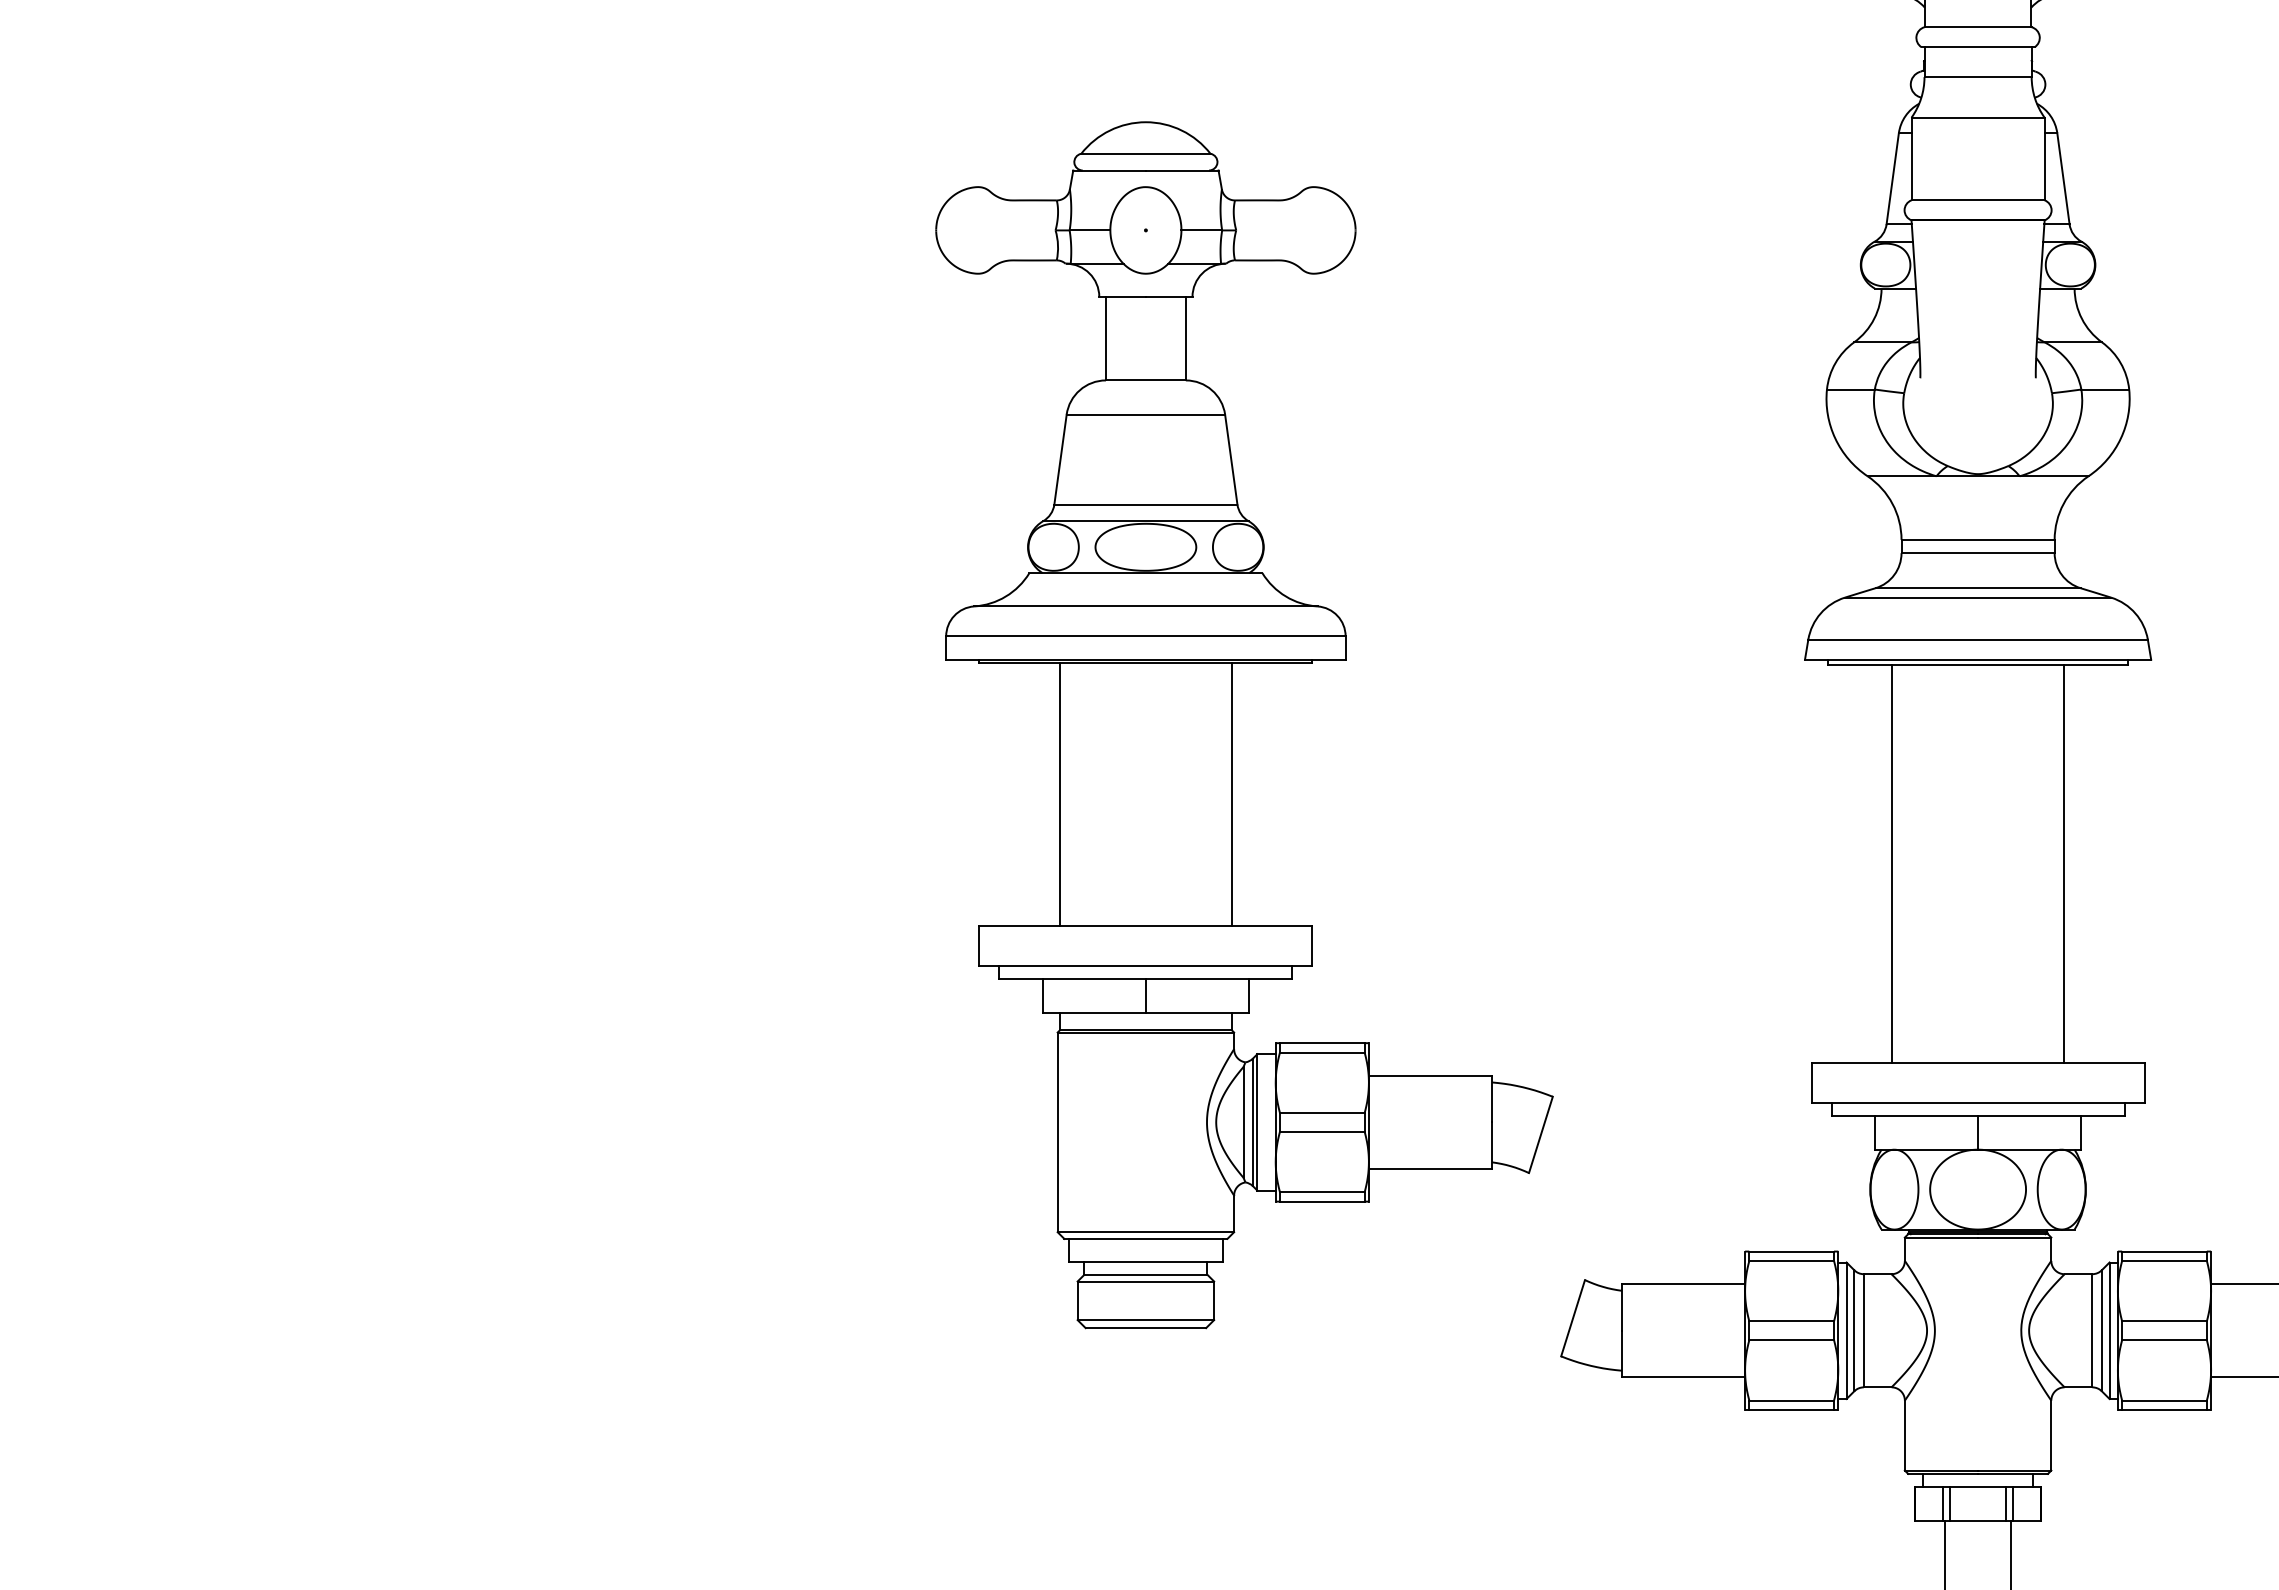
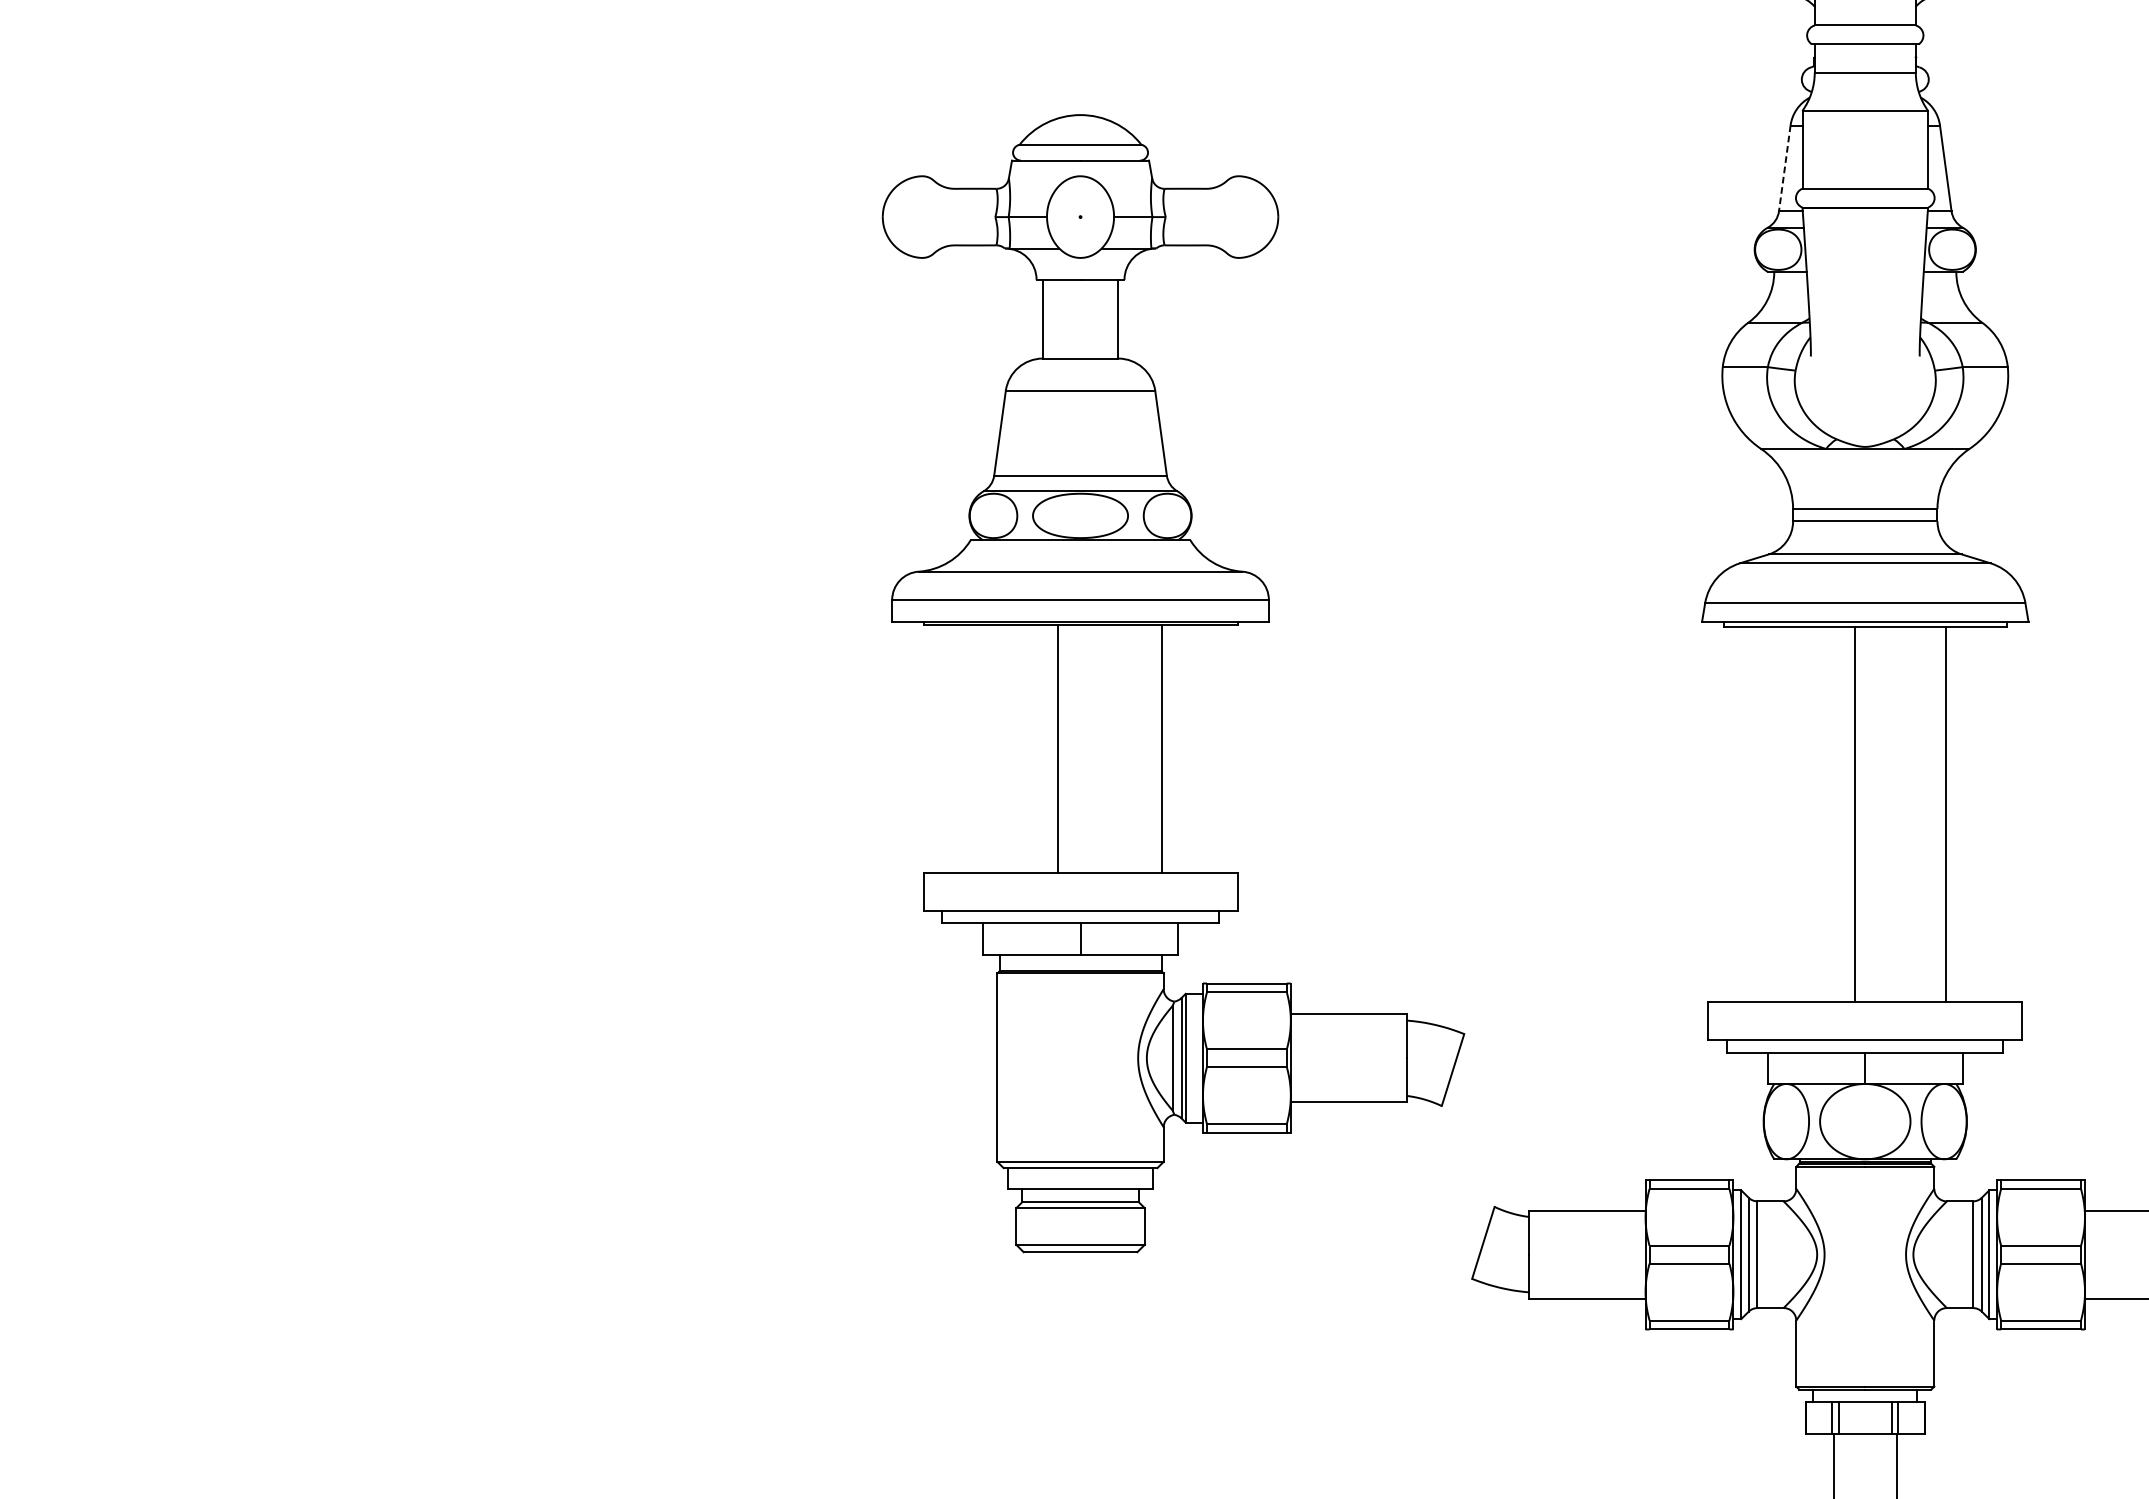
line: (1892, 178) -> (1784, 168), solid -> dashed
line: (1060, 794) -> (1058, 749), moved
line: (1892, 864) -> (1855, 815), moved

